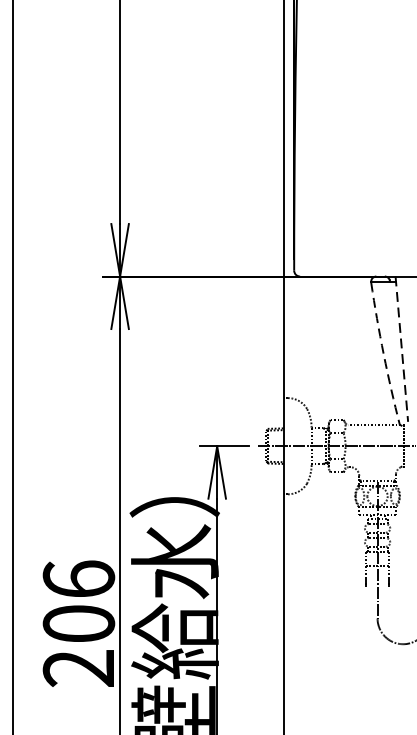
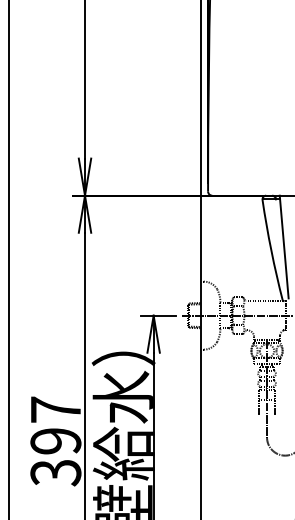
line: (402, 349) -> (284, 247), dashed -> solid
arc: (383, 354) -> (271, 250), dashed -> solid
text: (78, 624) -> (55, 441), 206 -> 397

